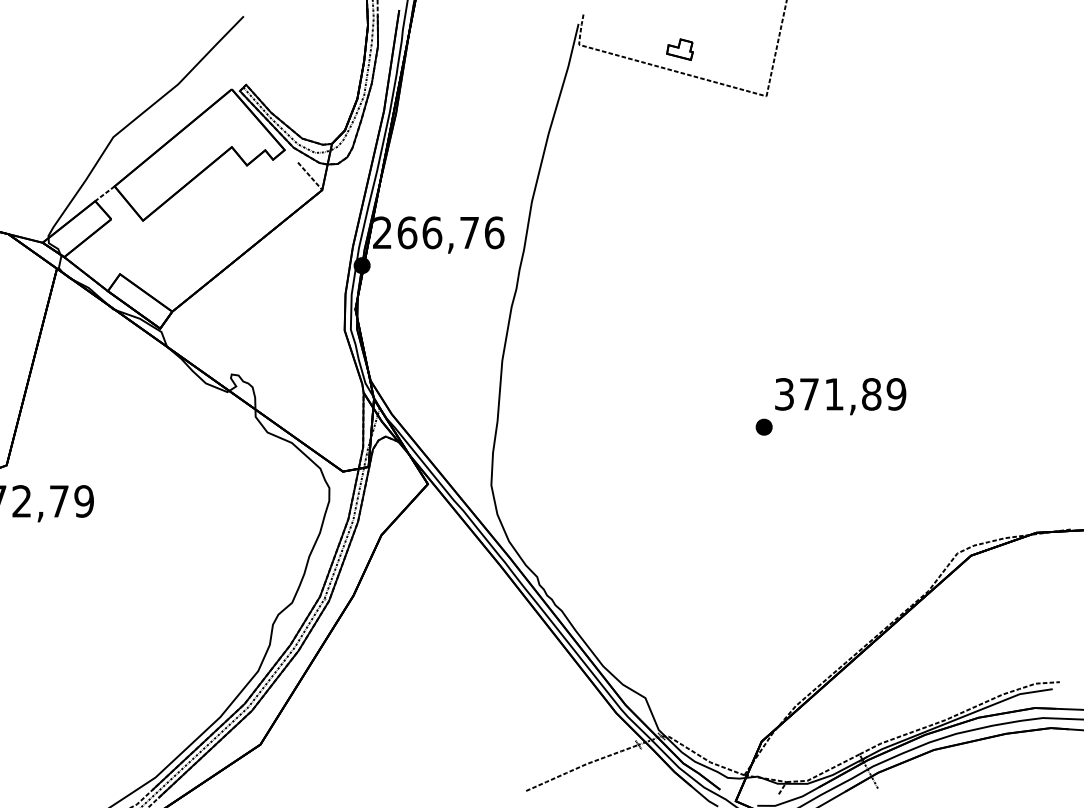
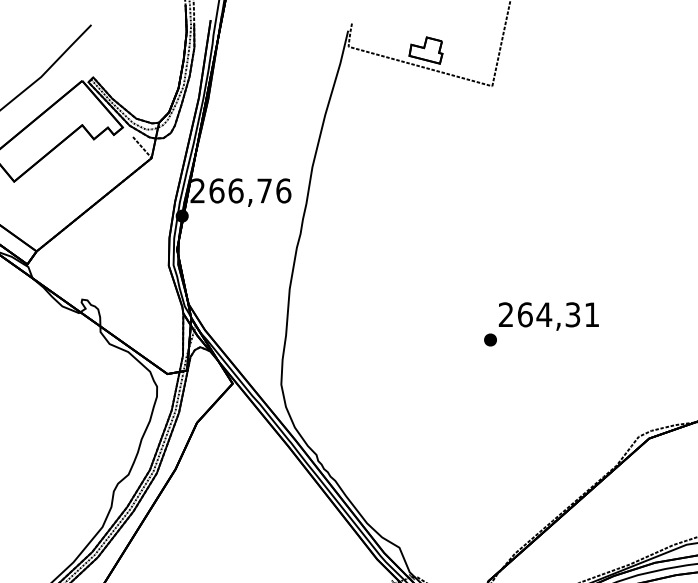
part: (679, 49) -> (425, 50), size x1.67
text: (840, 394) -> (549, 314), 371,89 -> 264,31

